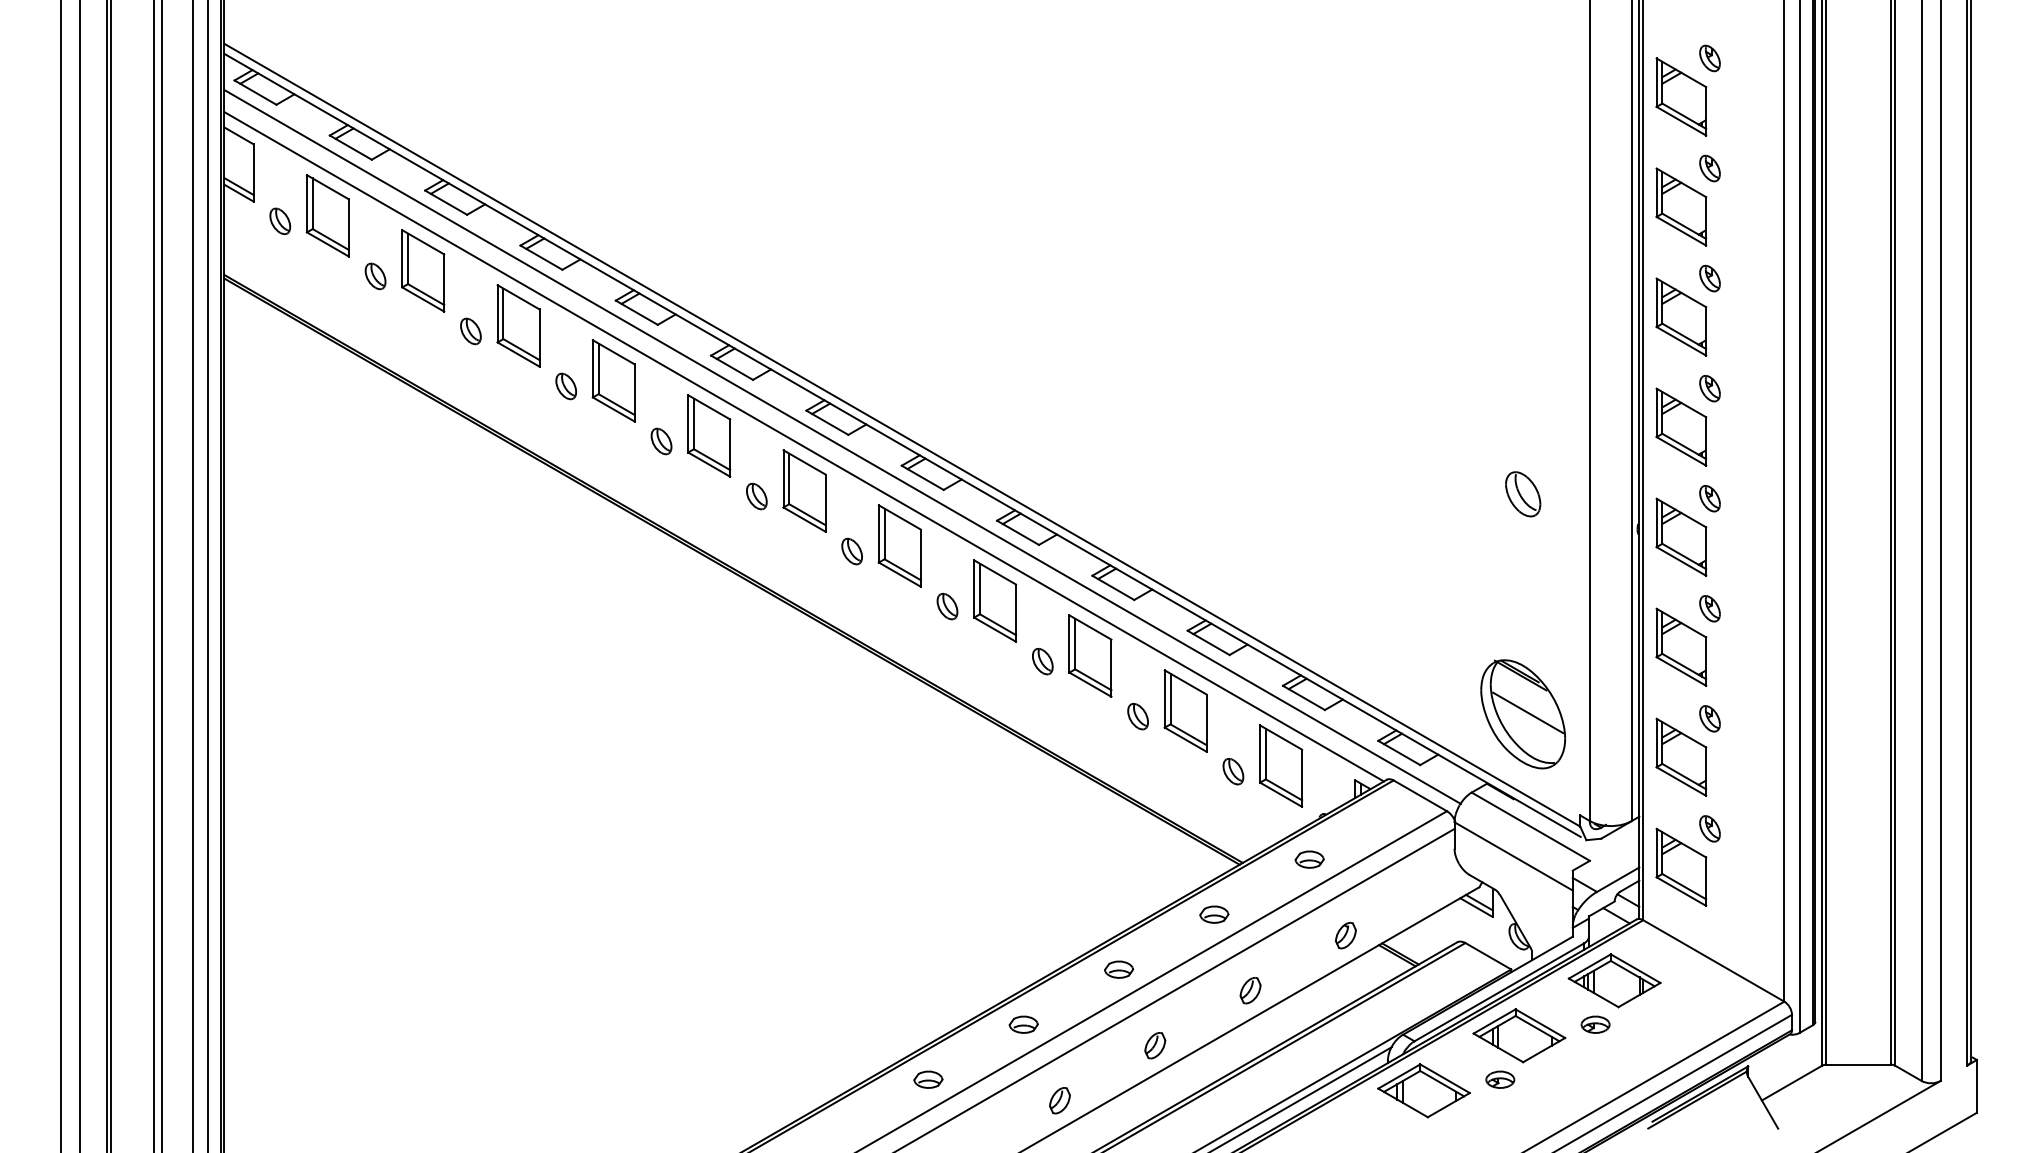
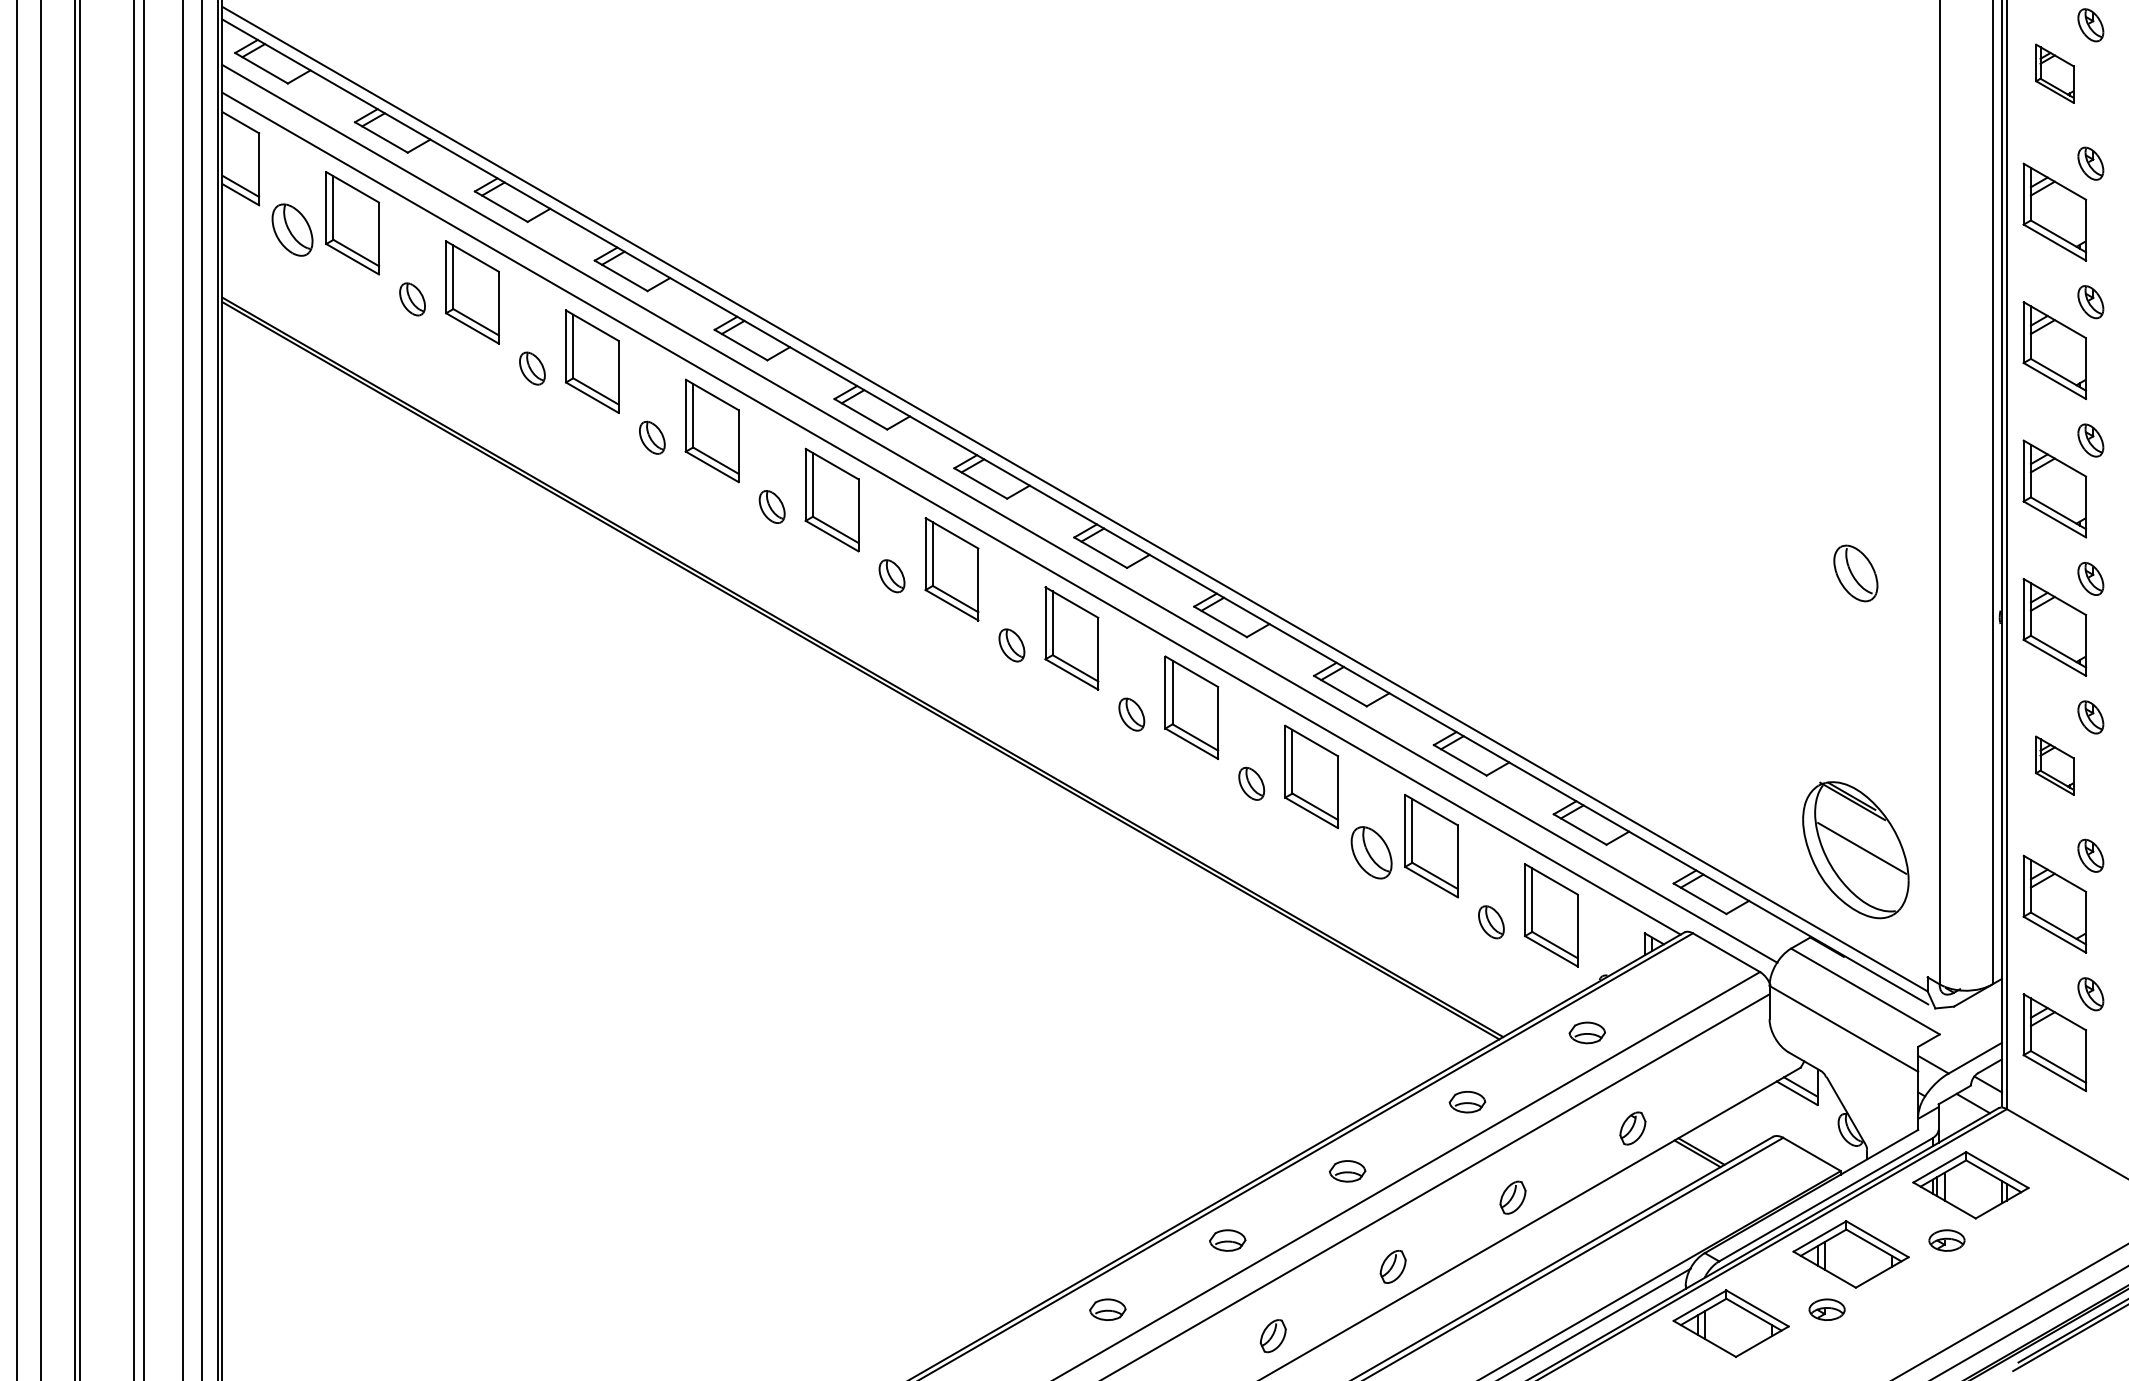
part: (1681, 96) -> (2054, 73), size x0.6
part: (280, 221) -> (292, 230), size x1.6
part: (1681, 646) -> (2054, 764), size x0.6
part: (1137, 716) -> (1370, 852), size x1.6

